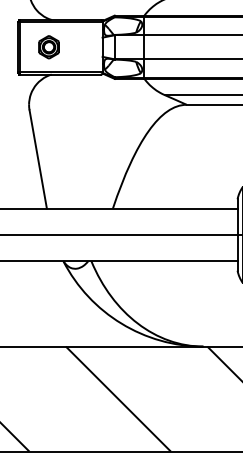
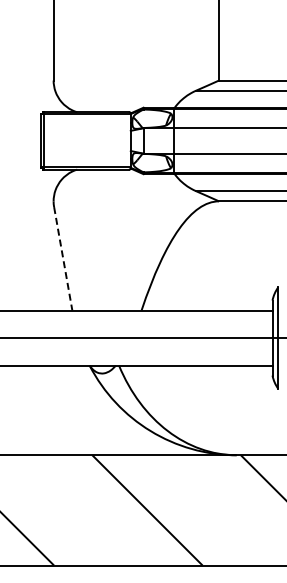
part: (48, 46) -> (74, 140), removed
line: (38, 159) -> (63, 258), solid -> dashed

